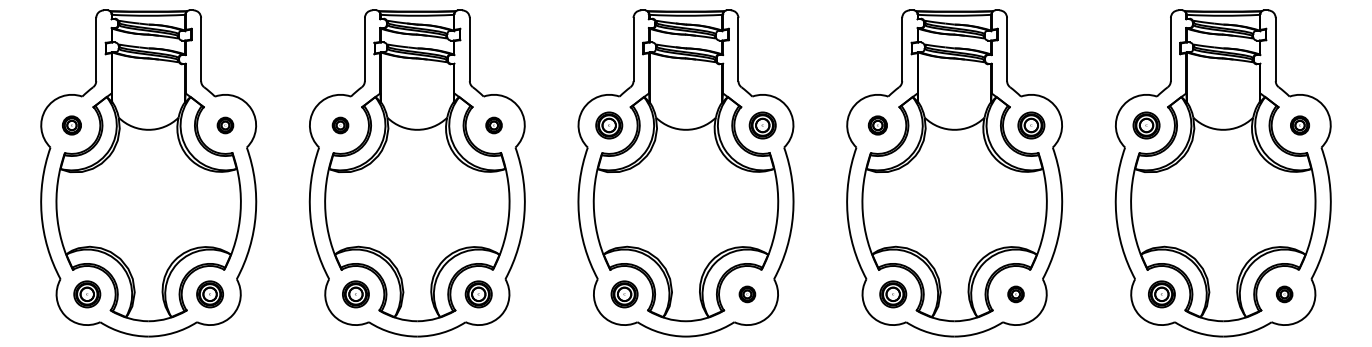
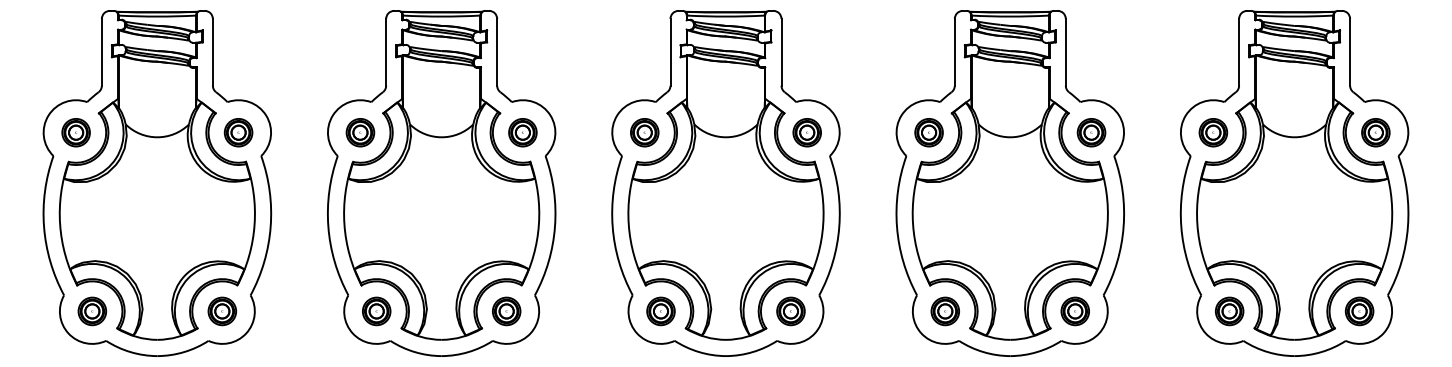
part: (71, 125) -> (75, 132), size x1.43
part: (225, 125) -> (238, 132), size x1.67
part: (340, 125) -> (360, 132), size x1.67
part: (493, 125) -> (522, 132), size x1.67
part: (877, 125) -> (928, 132), size x1.43
part: (1299, 125) -> (1375, 132), size x1.43
part: (747, 294) -> (791, 311), size x1.67
part: (1015, 294) -> (1074, 311), size x1.67
part: (1284, 294) -> (1359, 311), size x1.67

